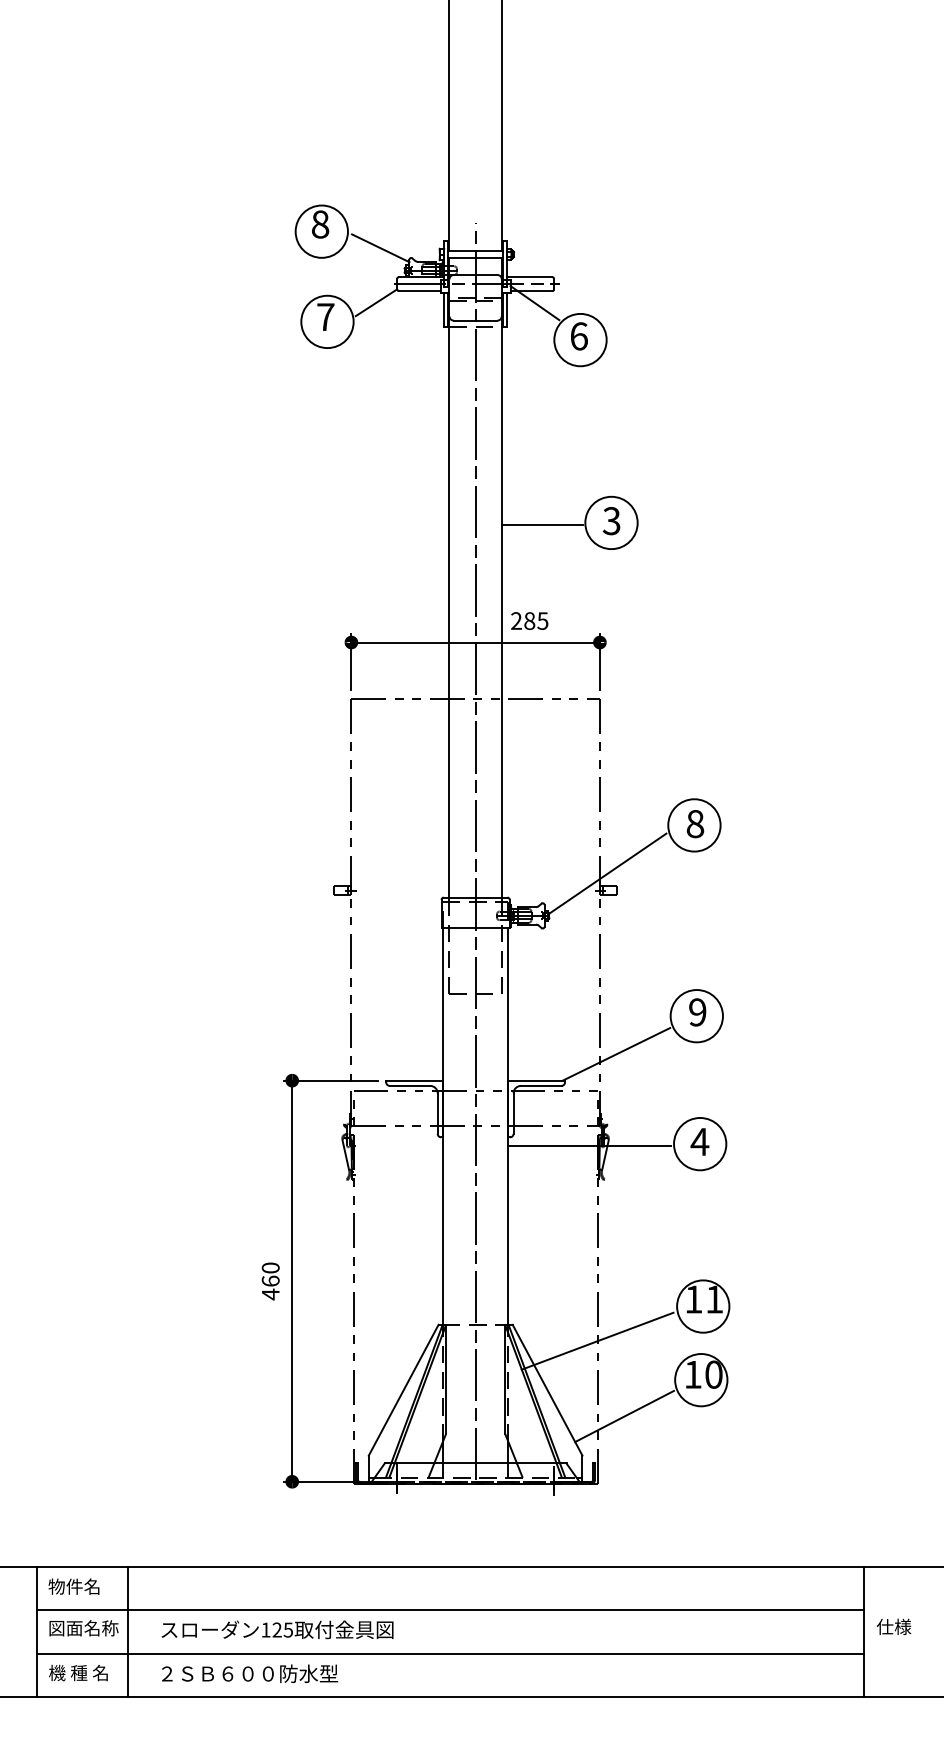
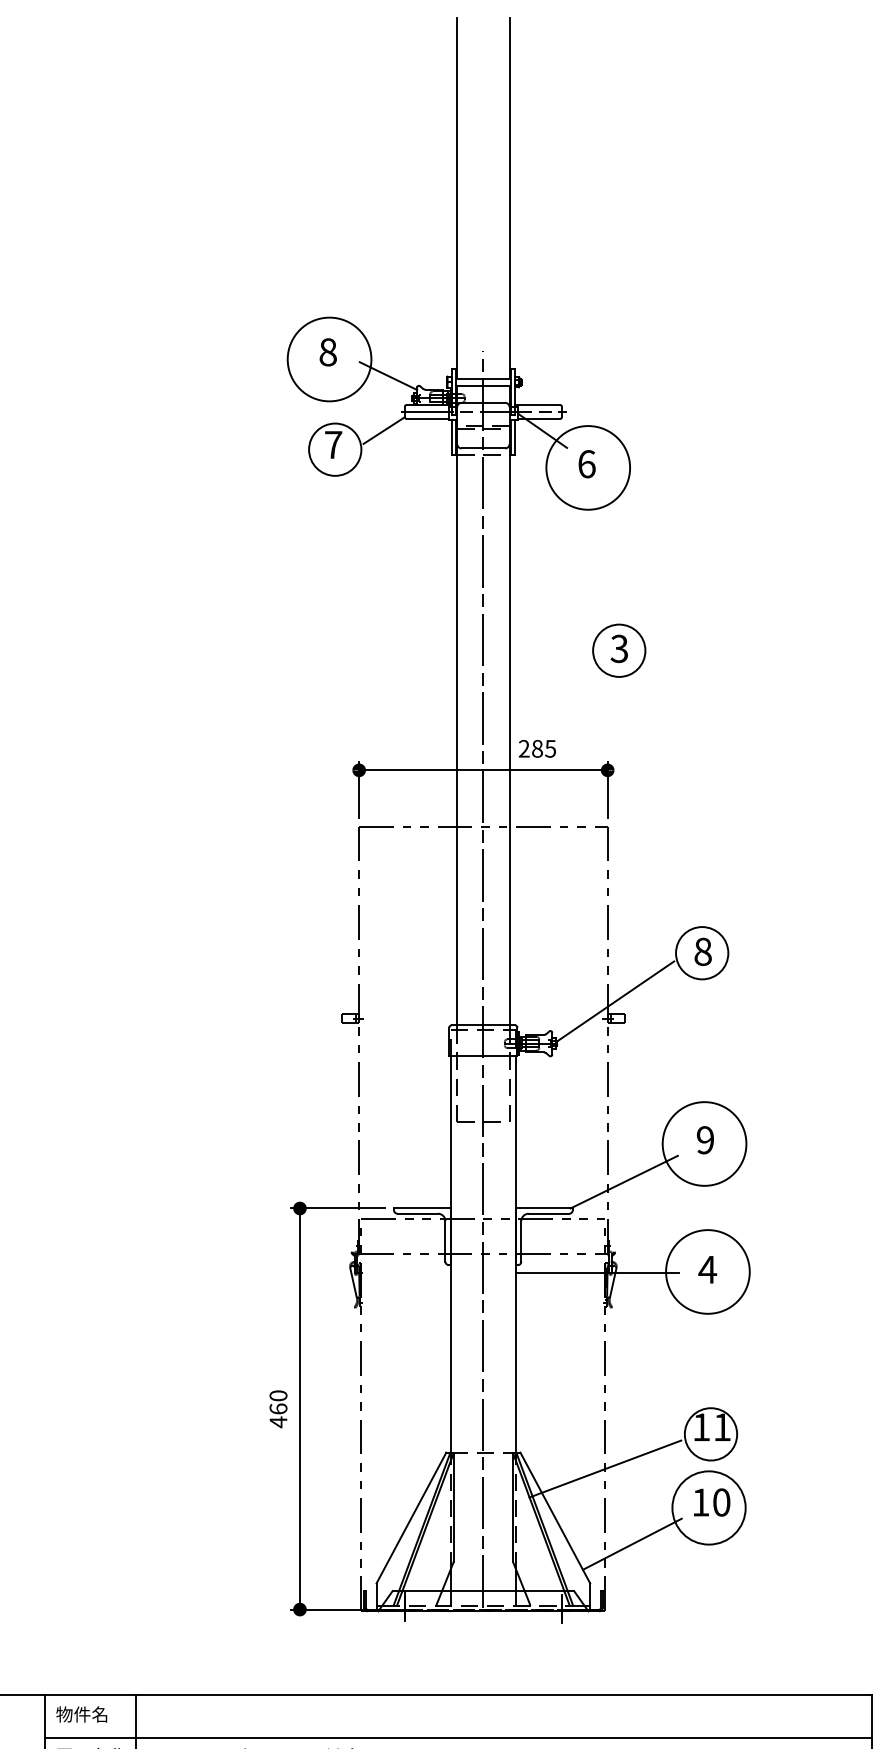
circle: (321, 231) -> (329, 359), size x1.6
circle: (580, 339) -> (588, 467), size x1.6
line: (541, 524) -> (549, 652), removed
circle: (696, 1016) -> (704, 1144), size x1.6
circle: (700, 1143) -> (708, 1271), size x1.6
circle: (701, 1380) -> (709, 1508), size x1.4

